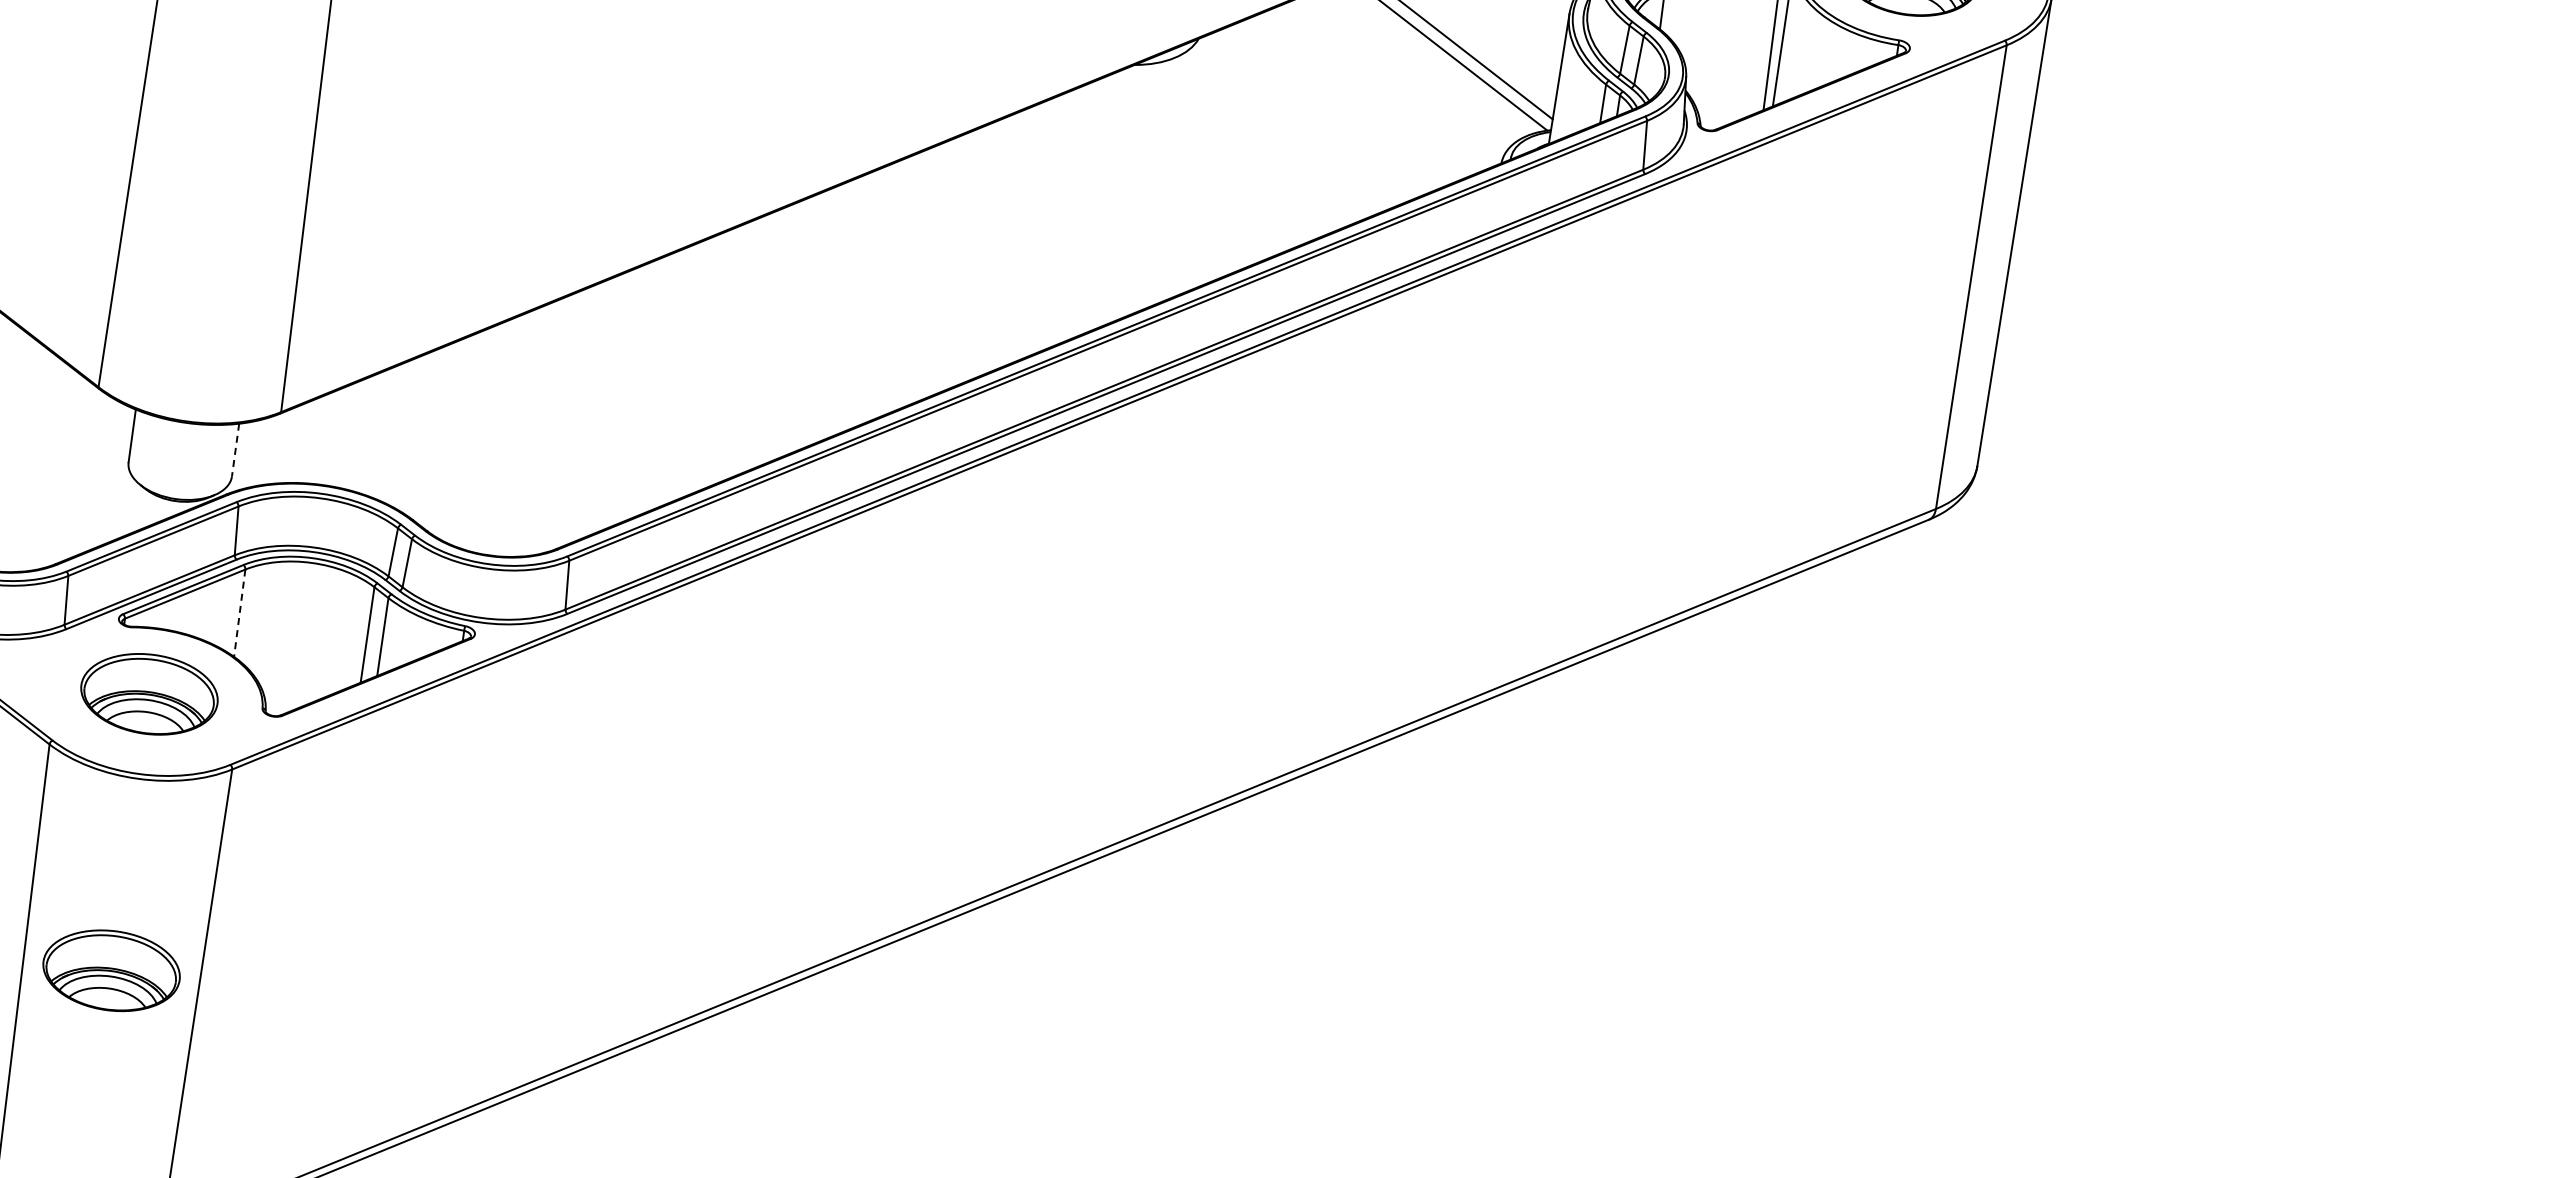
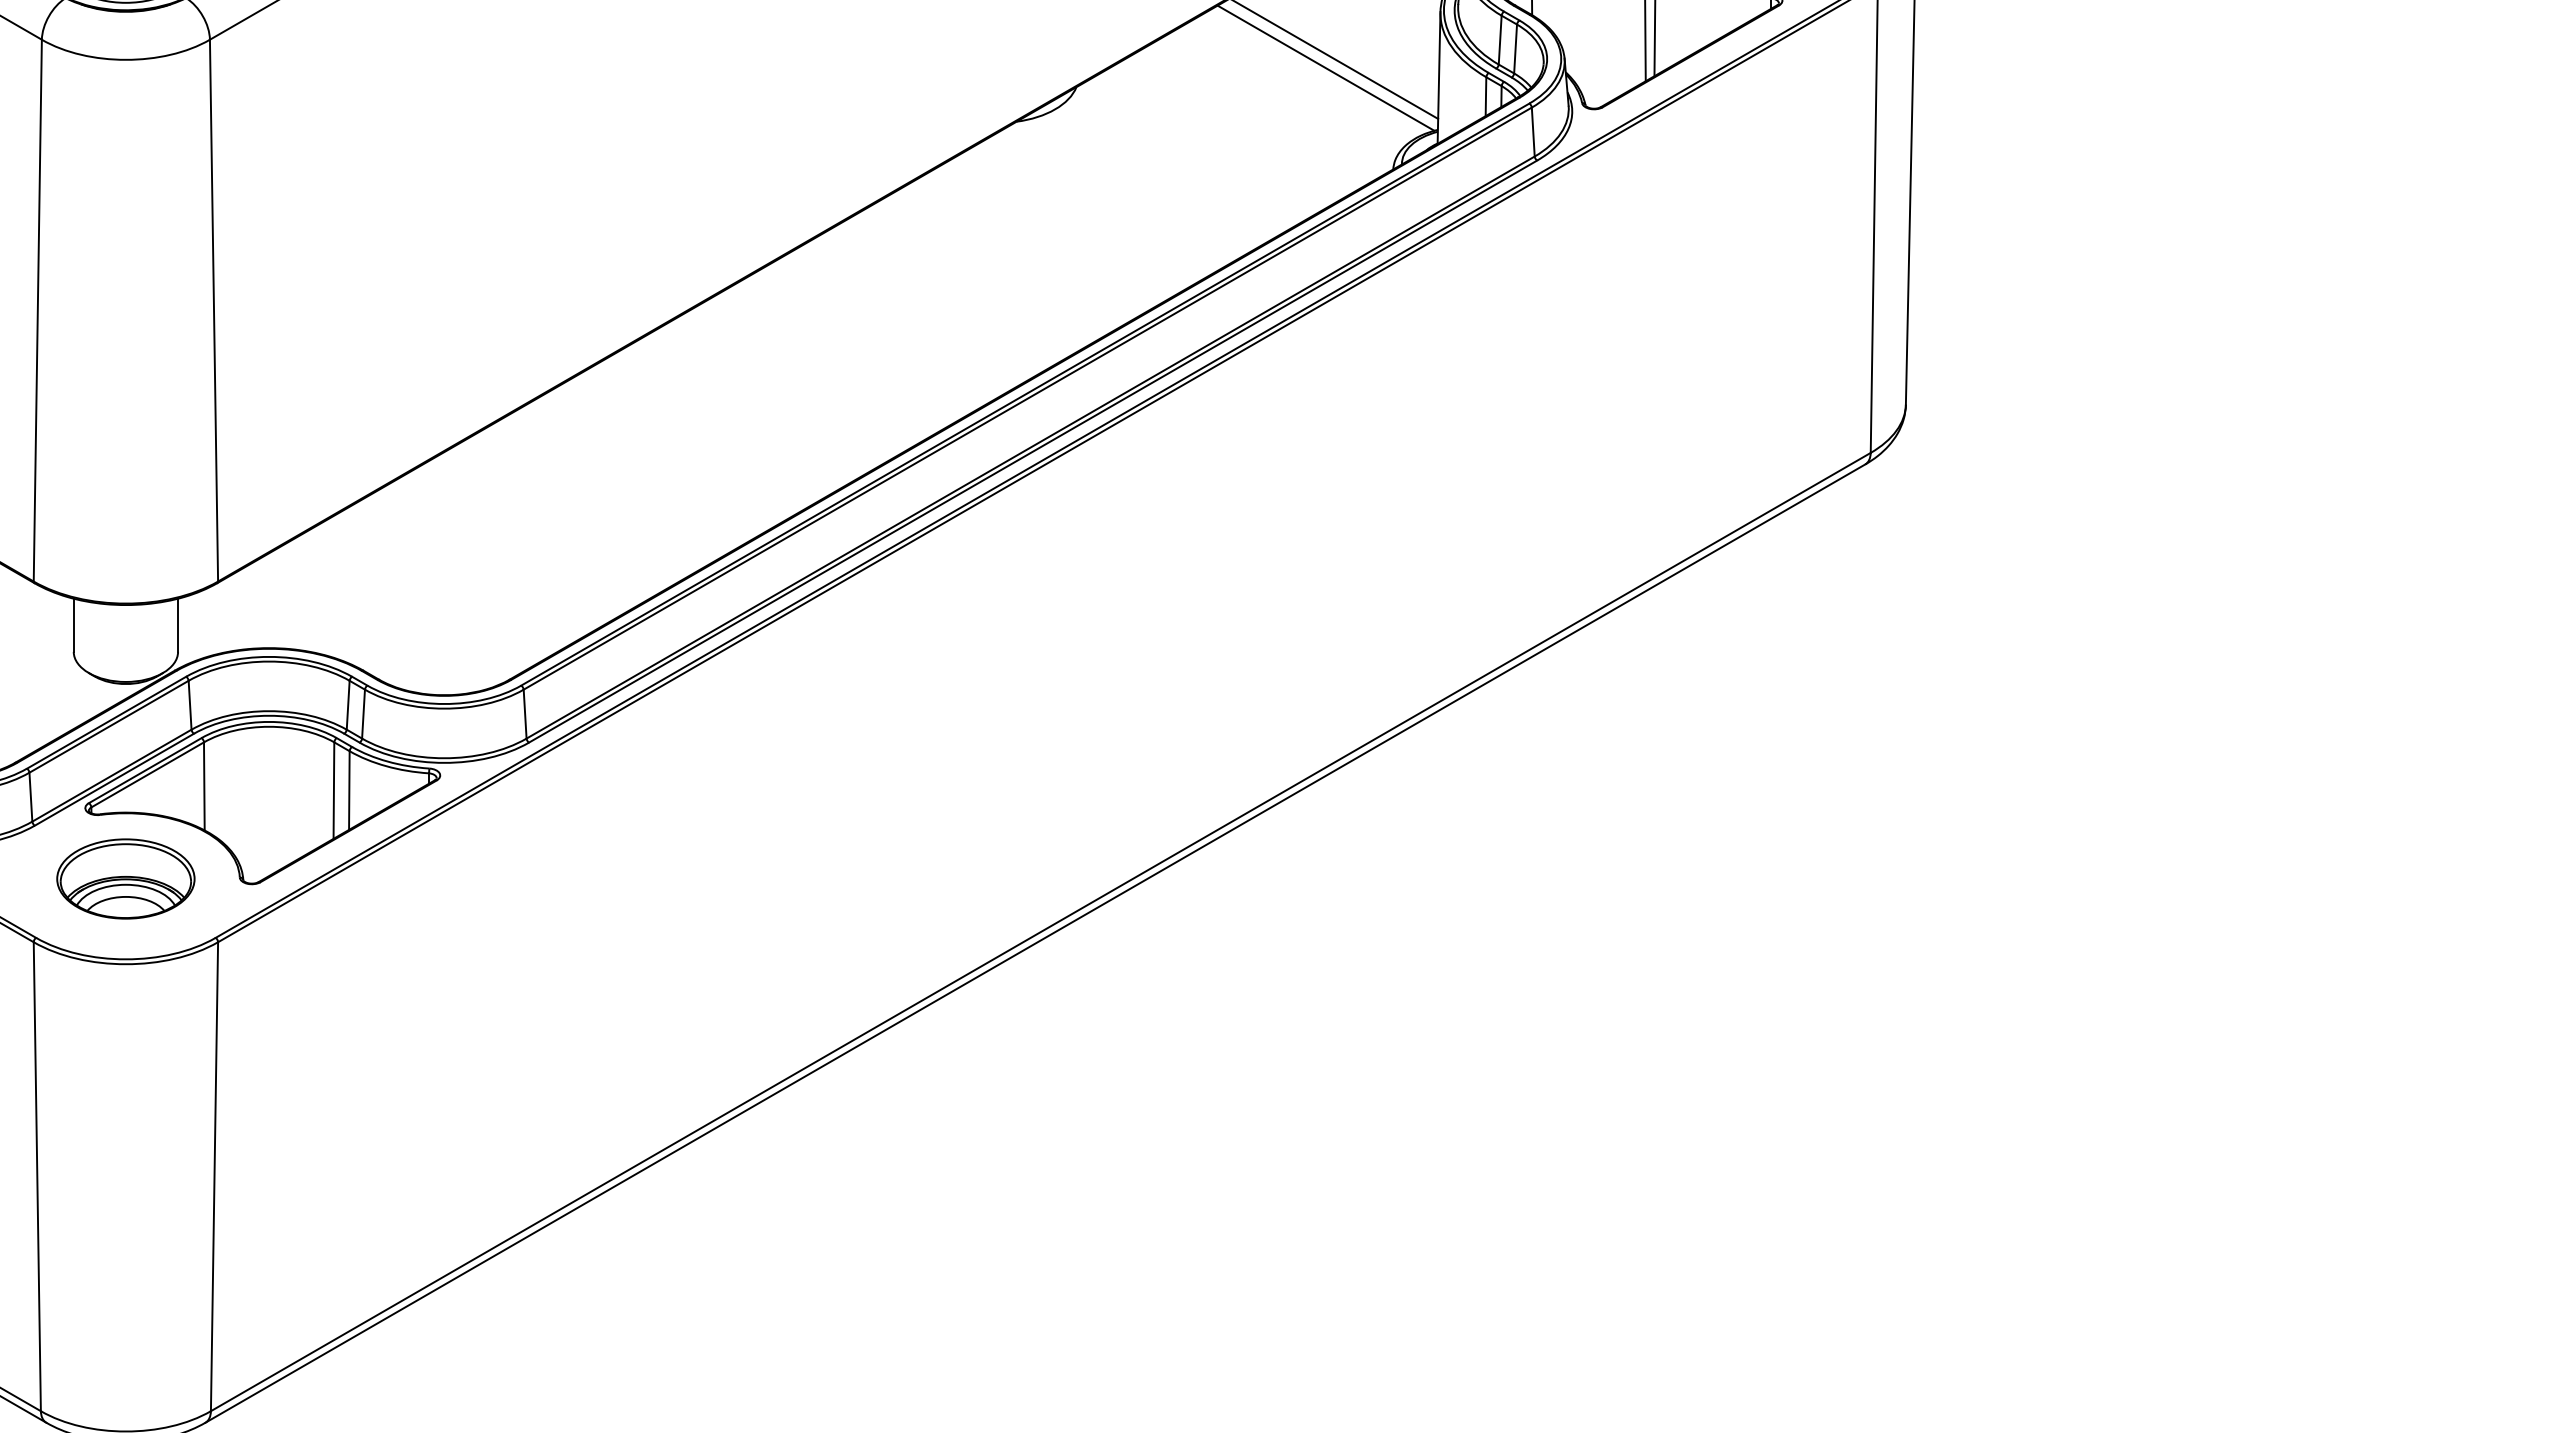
line: (235, 450) -> (178, 625), dashed -> solid
line: (239, 613) -> (204, 786), dashed -> solid
part: (111, 970) -> (125, 1157), removed

